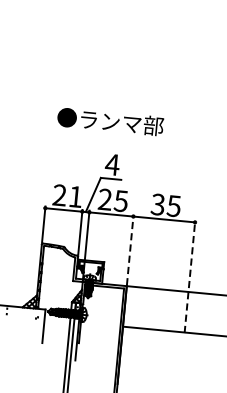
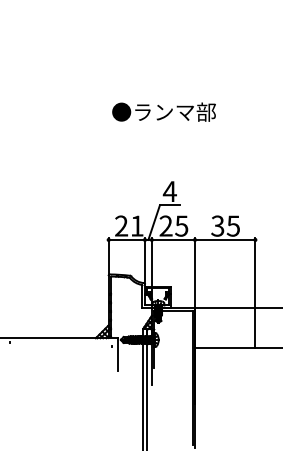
text: (109, 121) -> (163, 111), moved
line: (129, 249) -> (194, 272), dashed -> solid
line: (190, 276) -> (255, 292), dashed -> solid

